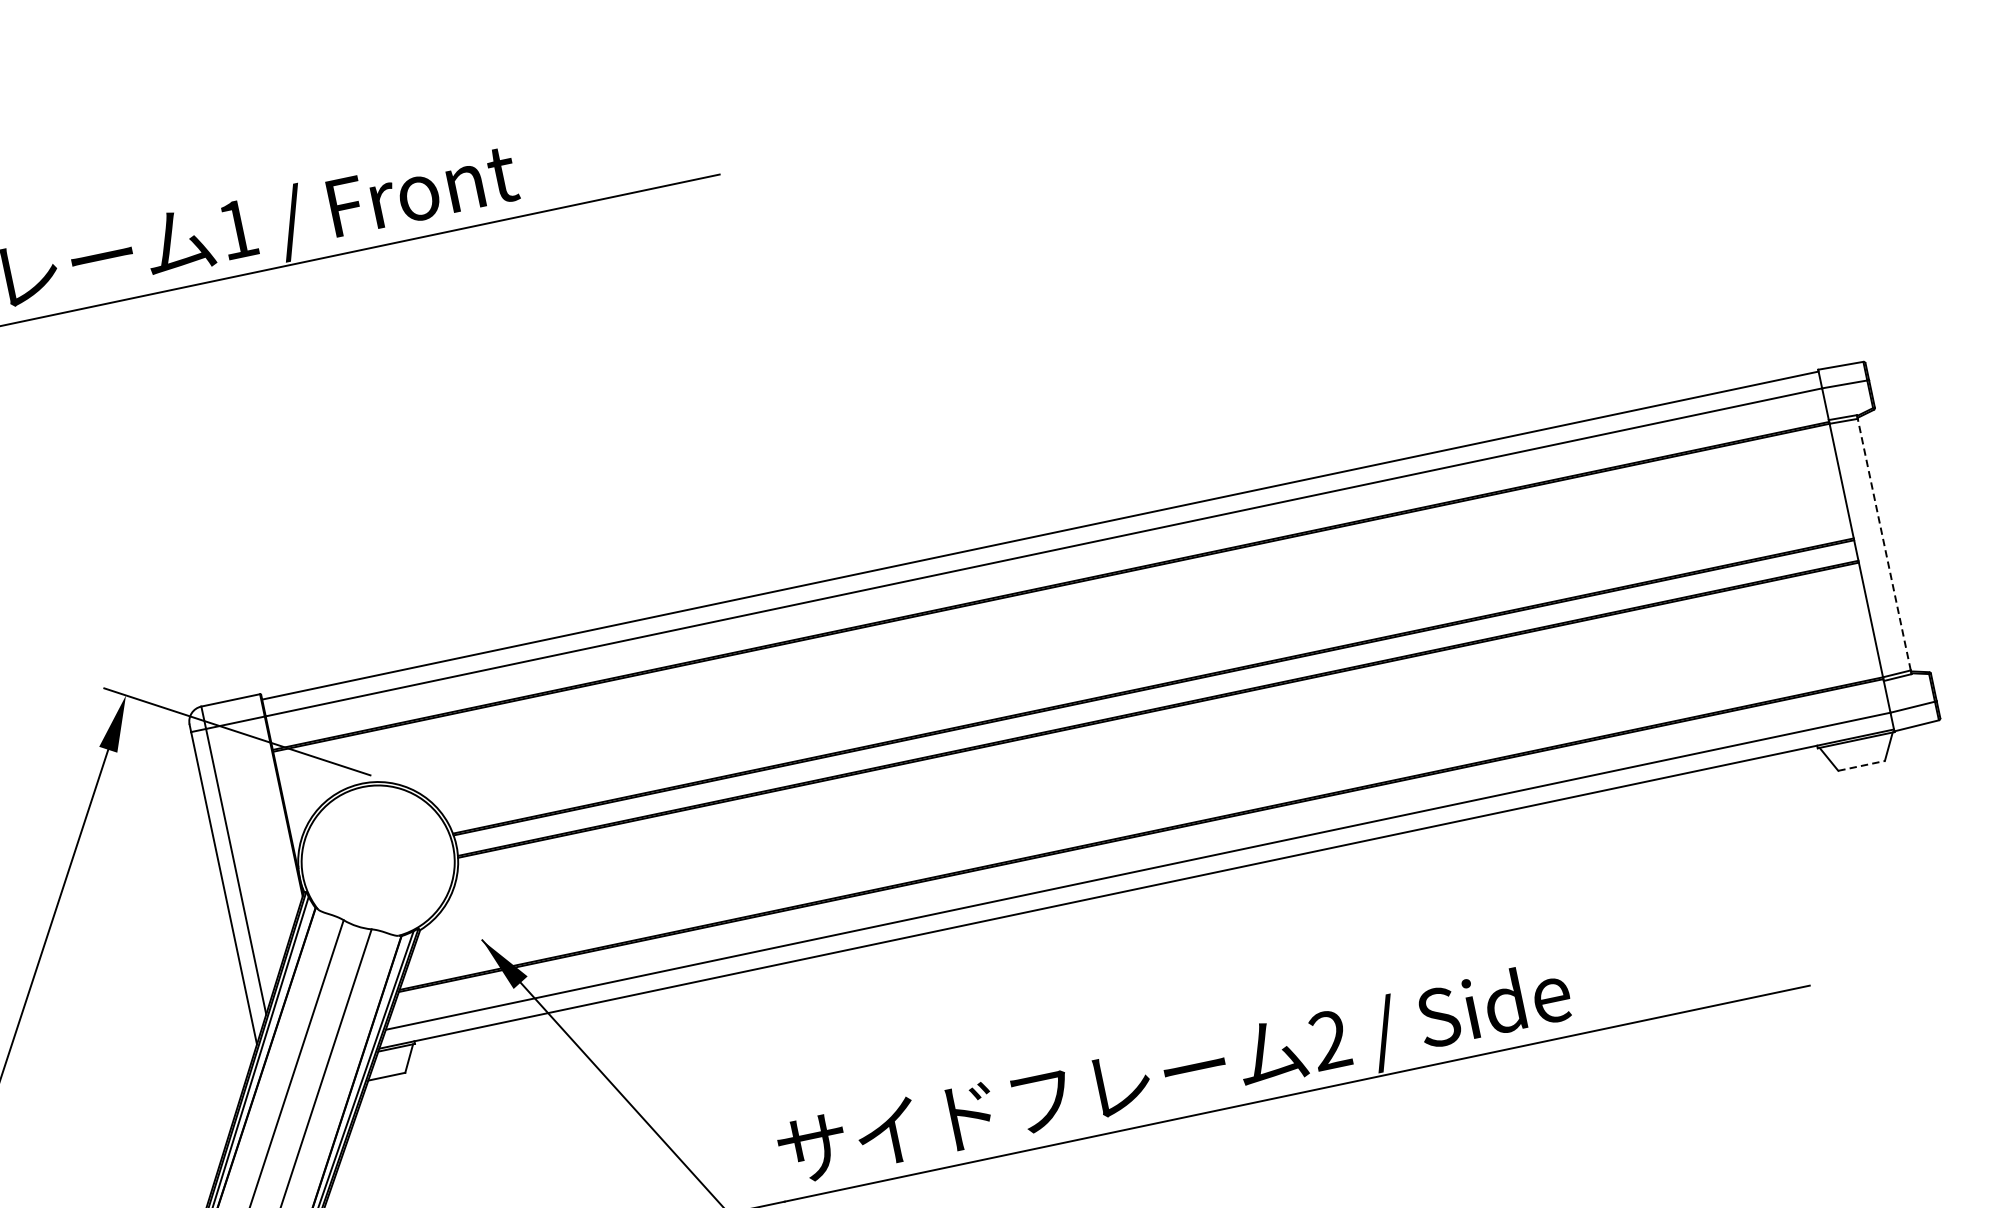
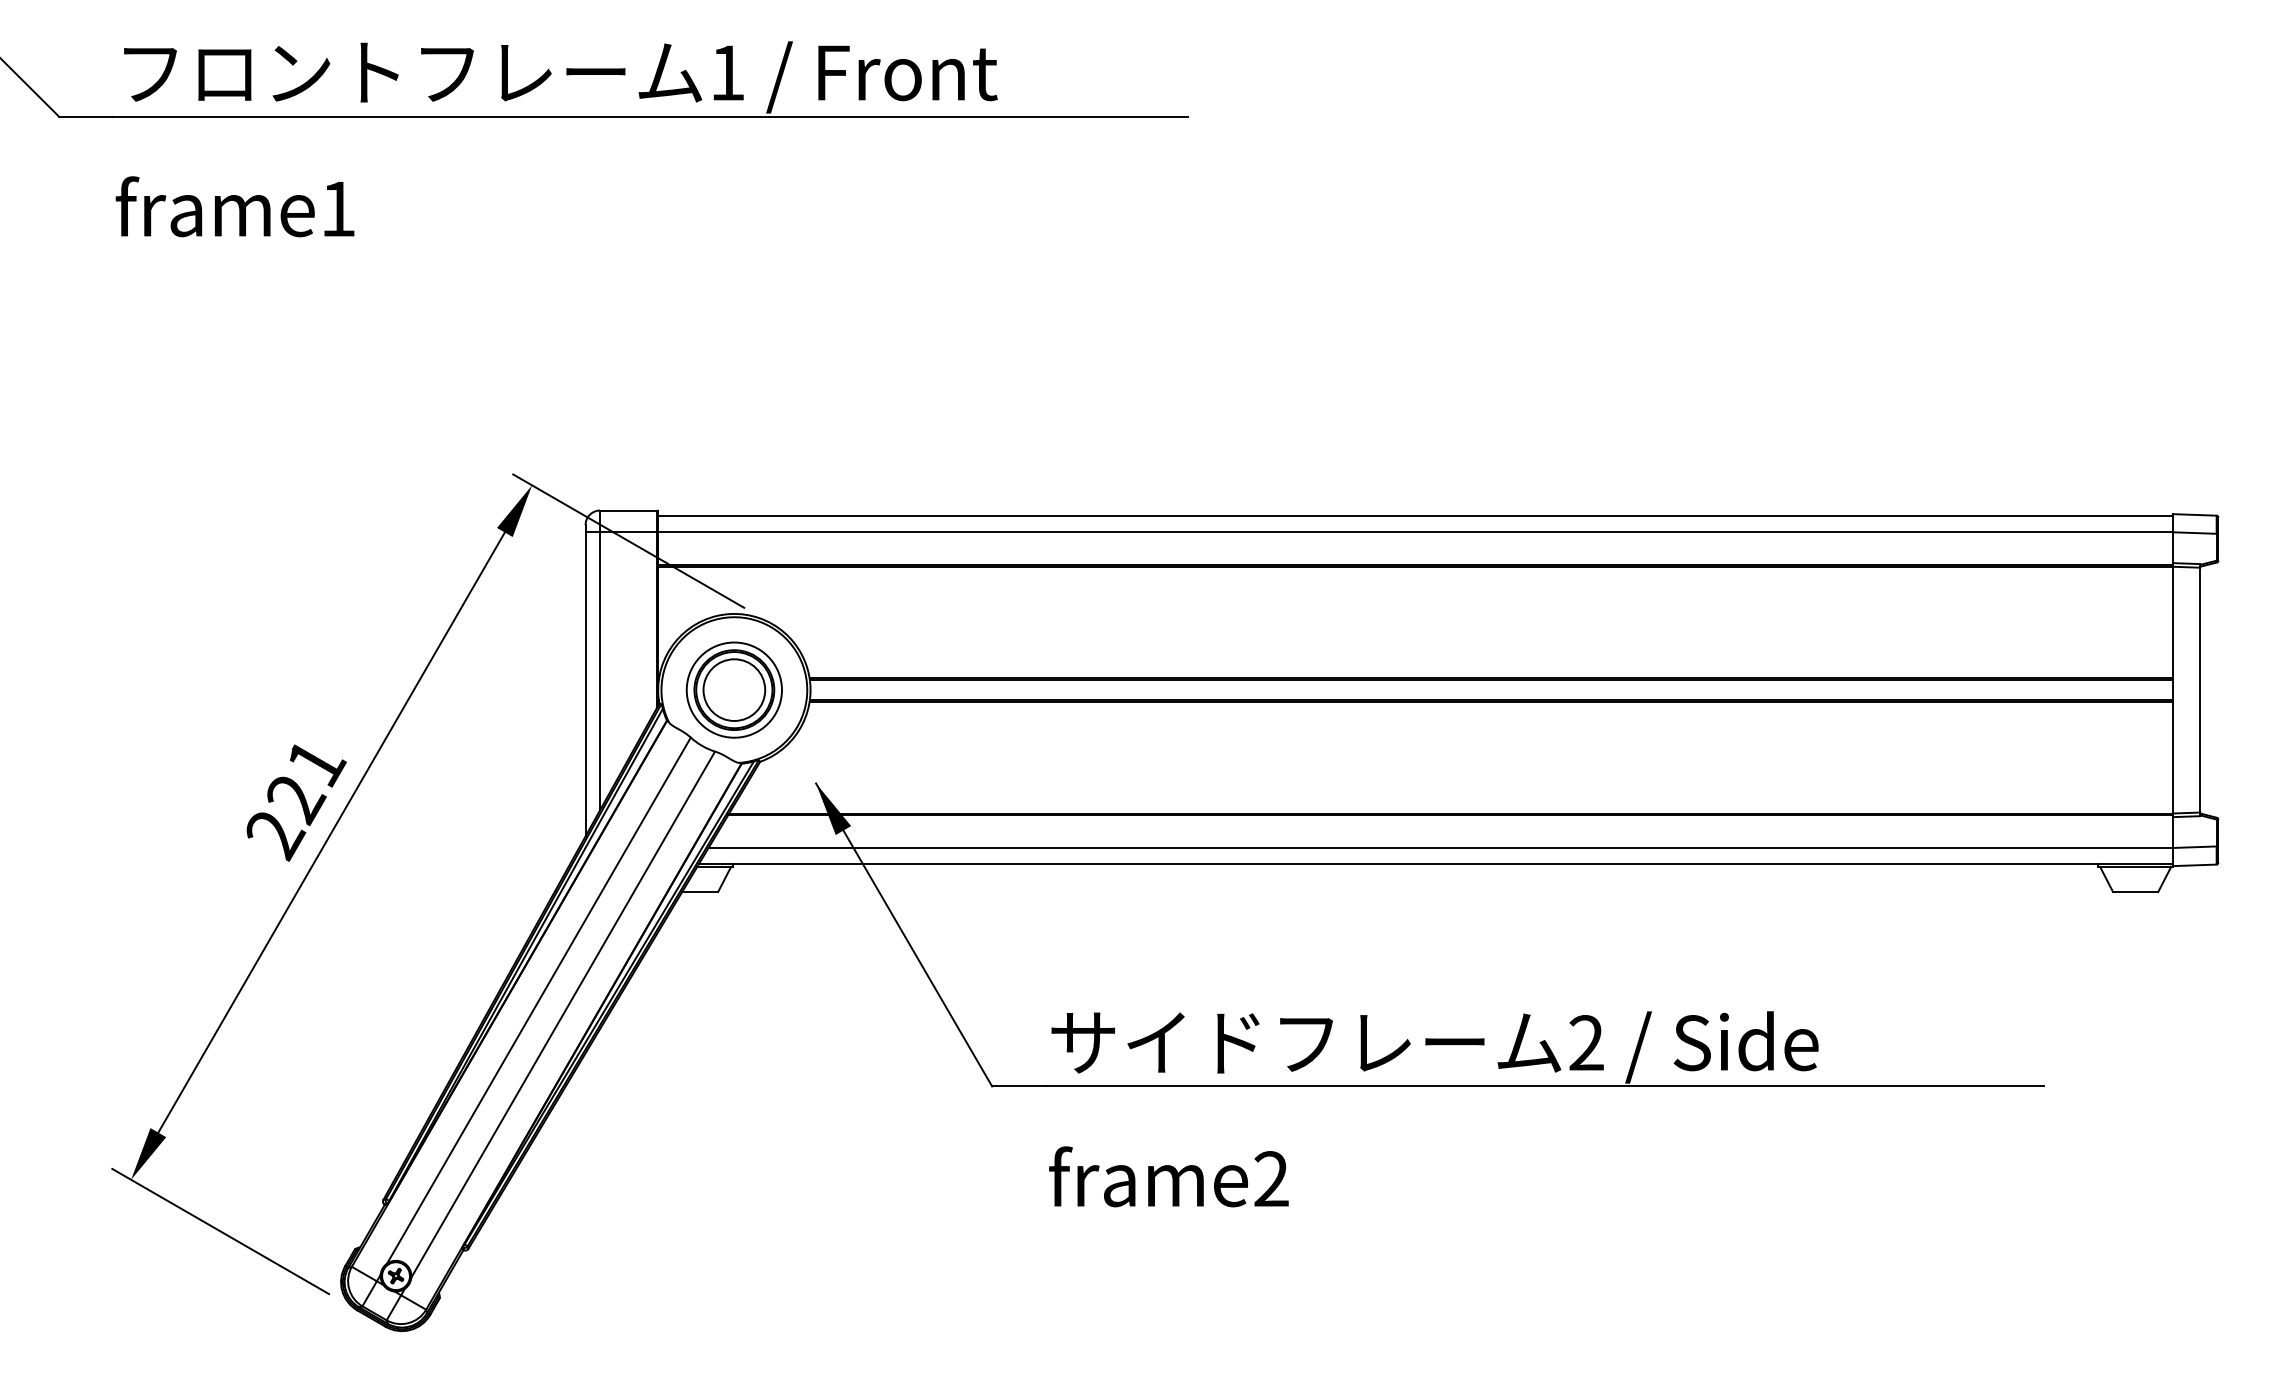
line: (1884, 543) -> (2200, 689), dashed -> solid
line: (1861, 765) -> (2135, 891), dashed -> solid
part: (377, 861) -> (733, 689), added

